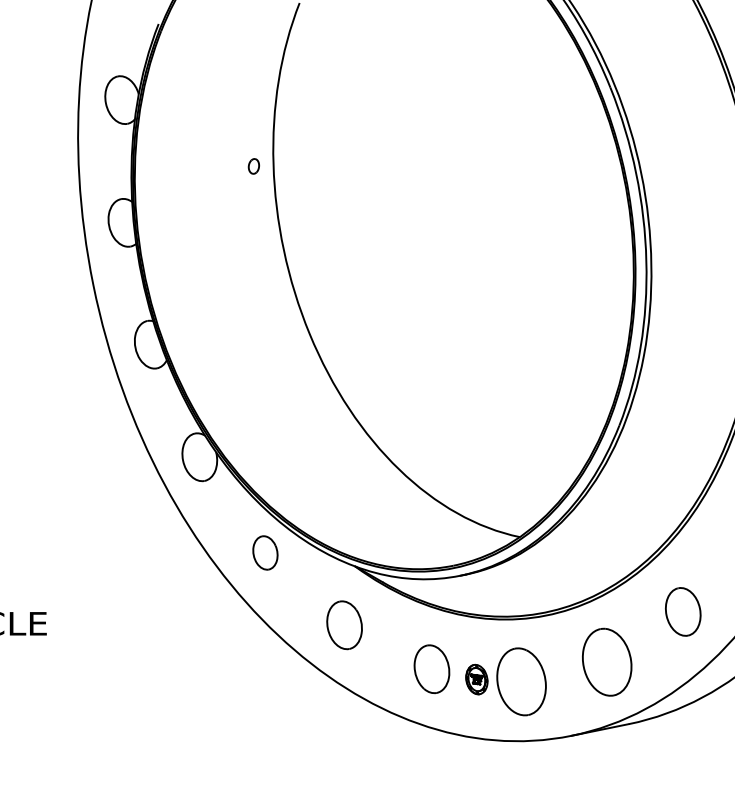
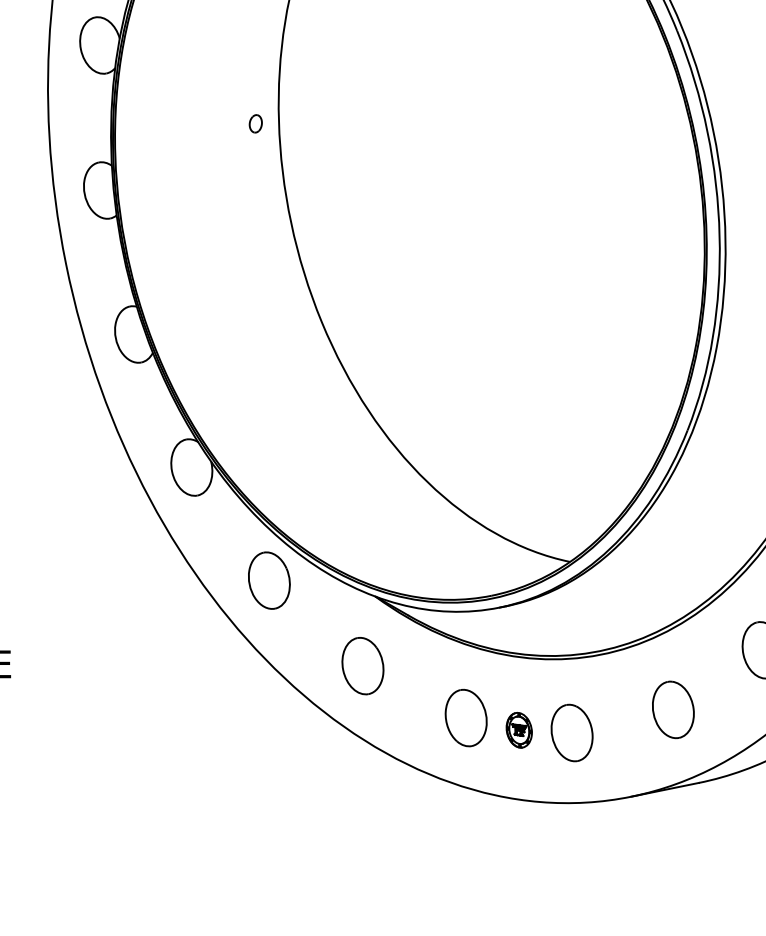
part: (265, 552) -> (269, 580), size x1.43
part: (607, 662) -> (673, 710), size x0.71
part: (521, 681) -> (572, 732), size x0.71

